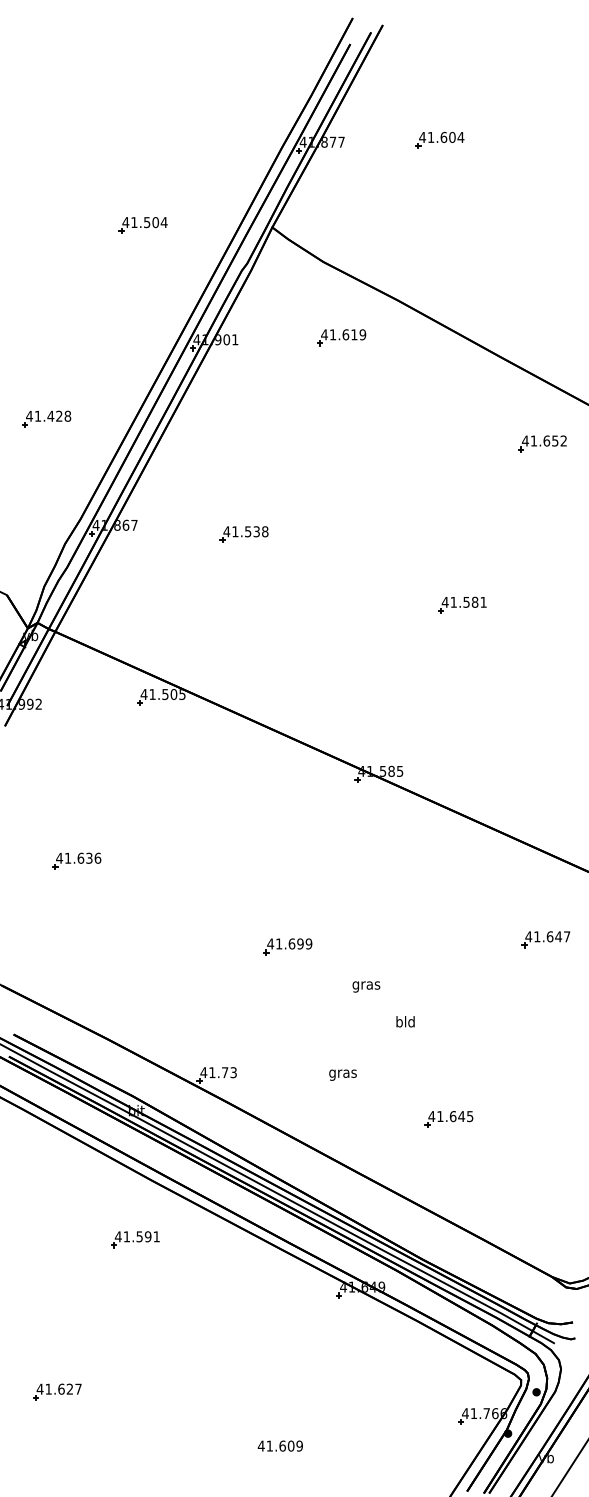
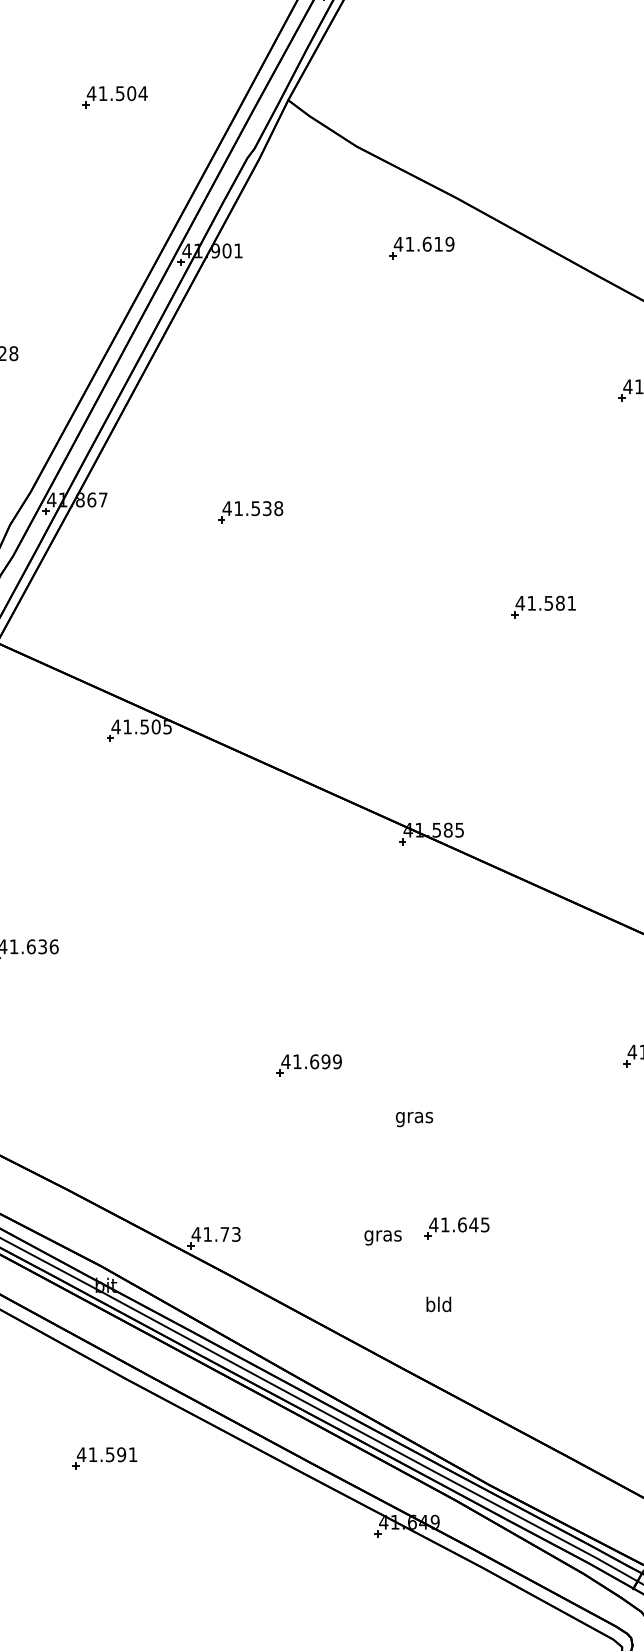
part: (341, 337) -> (421, 247), moved
text: (405, 1021) -> (438, 1304), moved
part: (448, 1119) -> (456, 1228), moved

